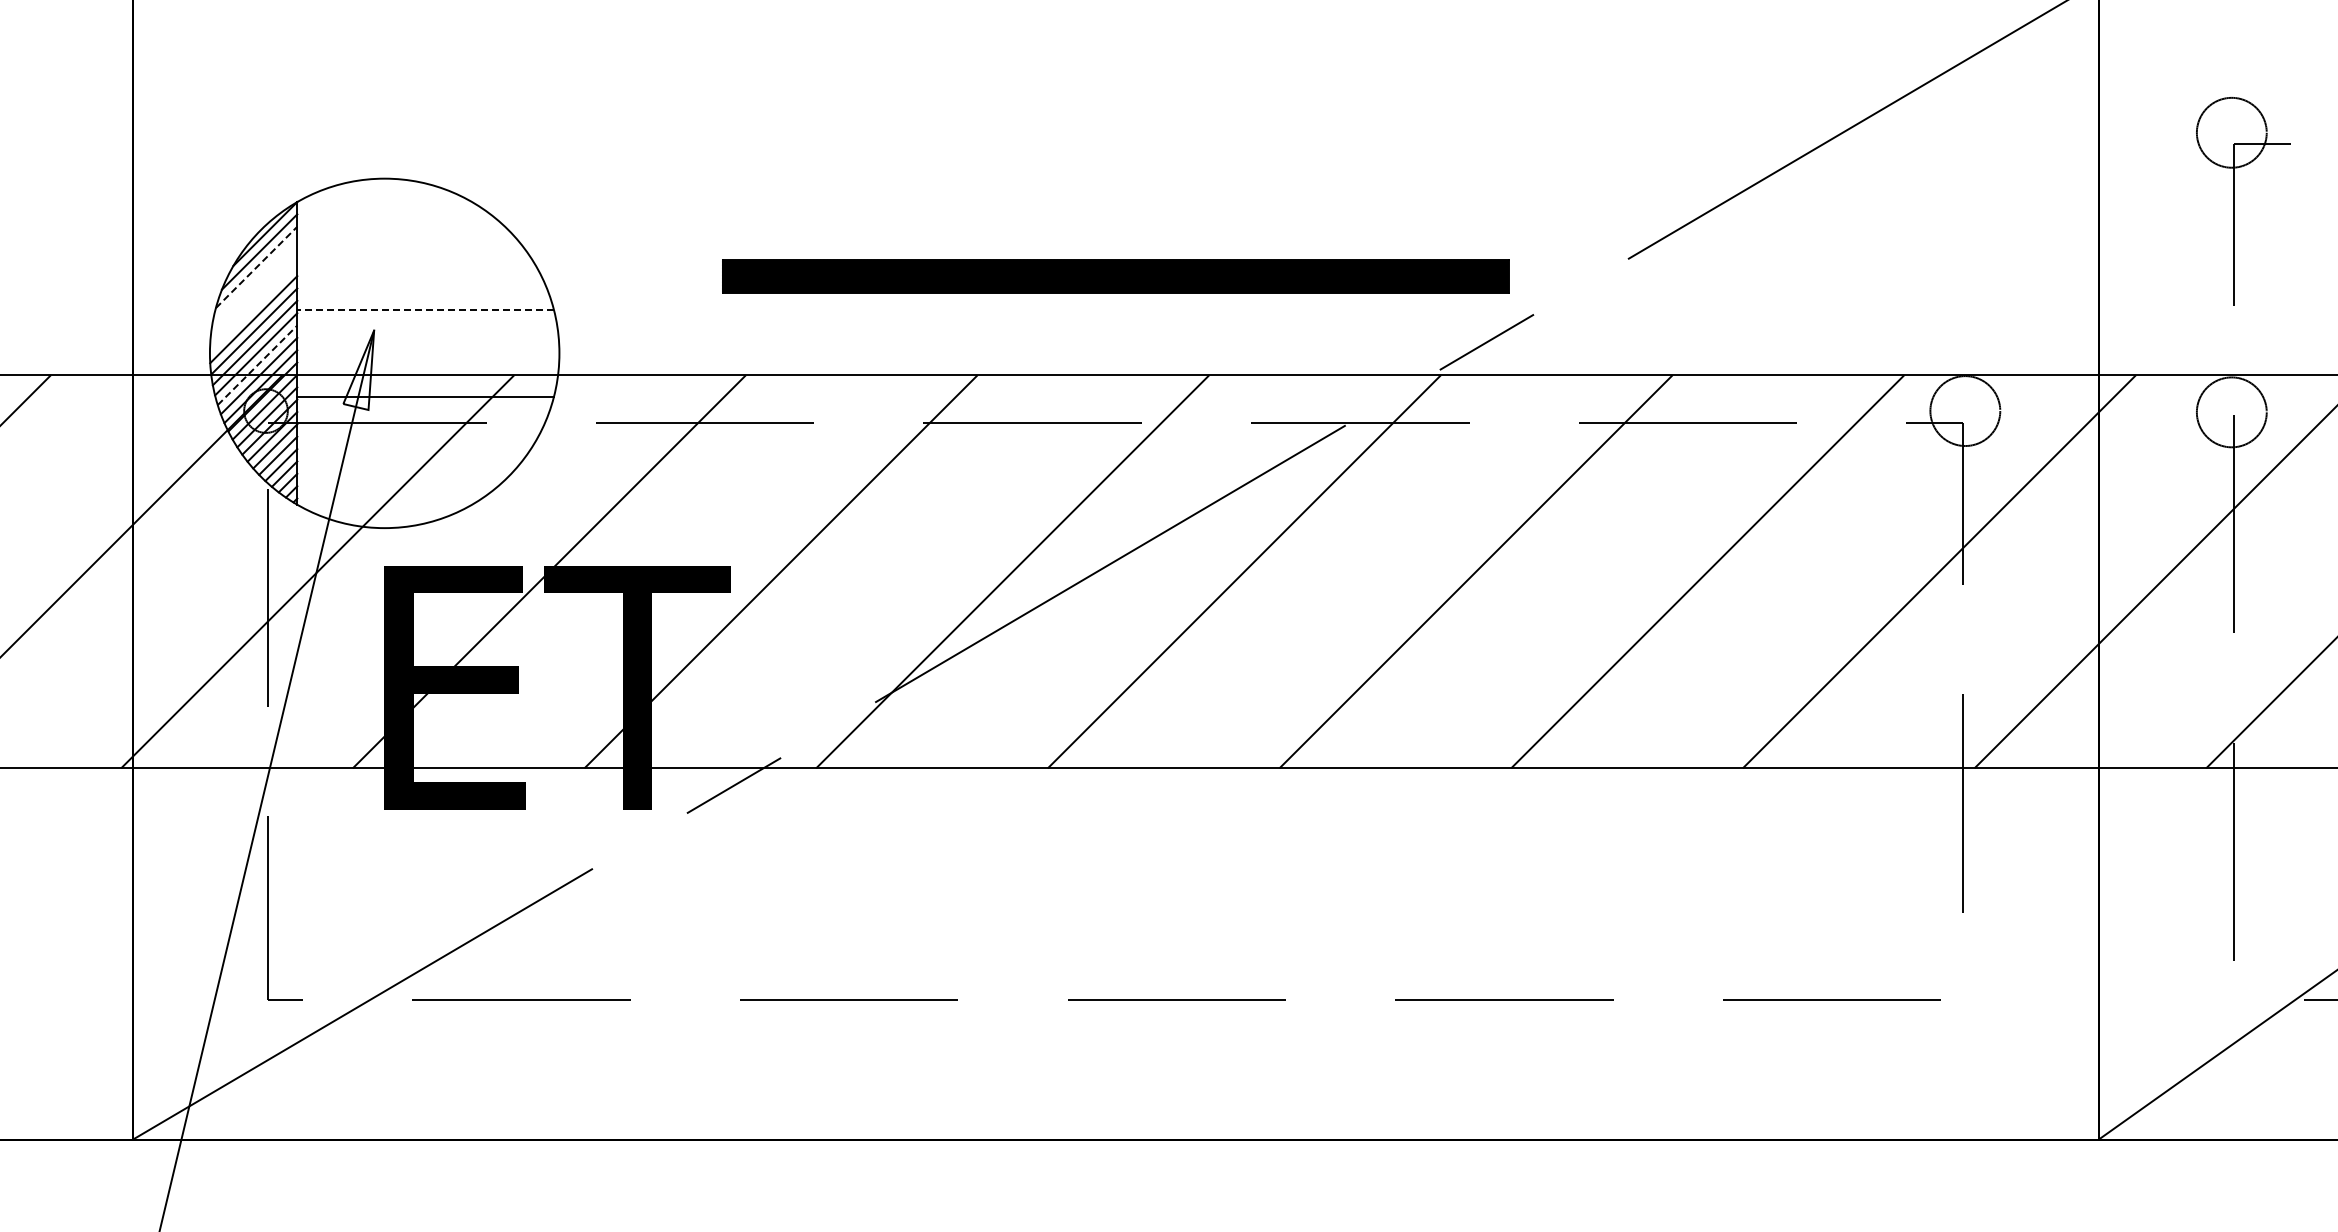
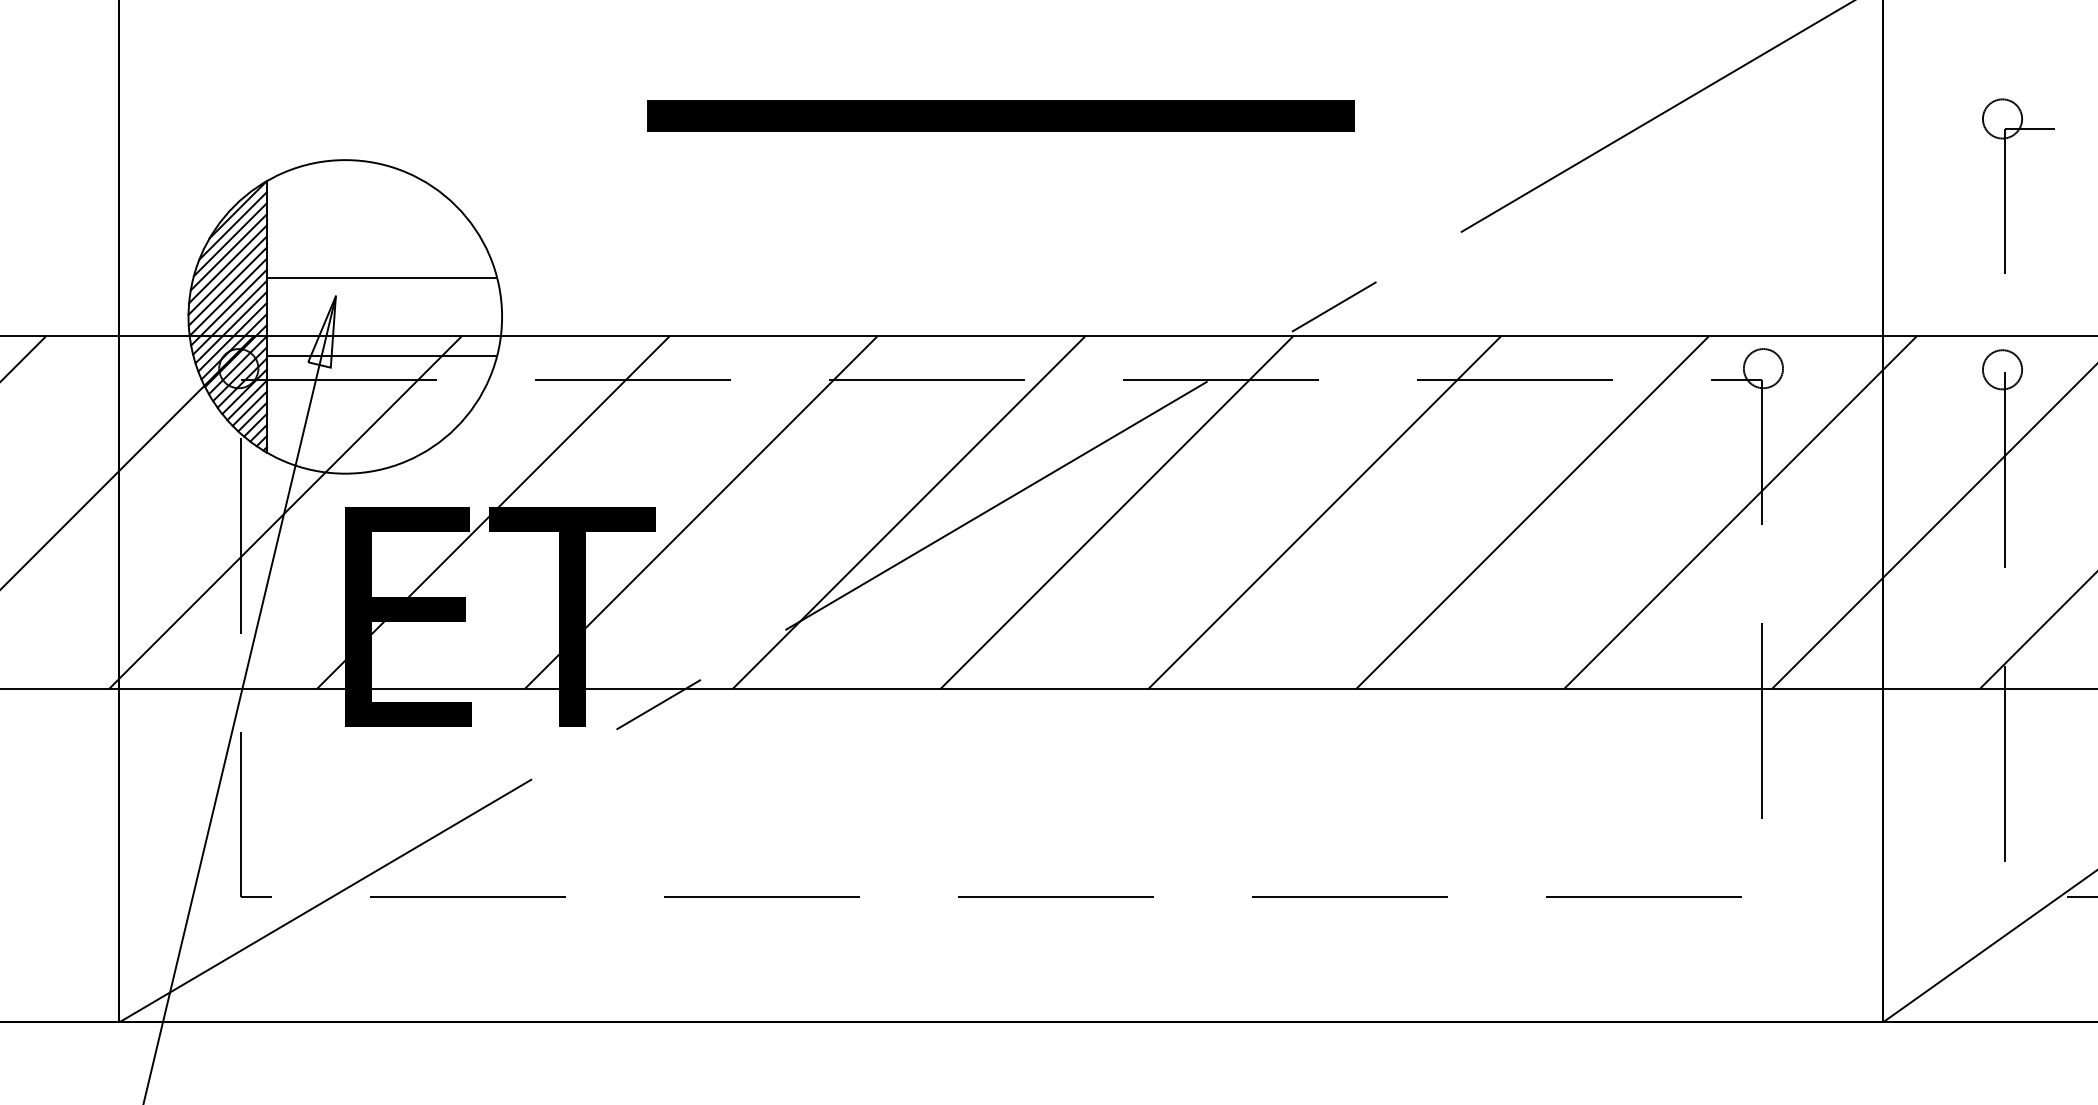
circle: (2231, 132) -> (2002, 118), size x0.62
line: (256, 267) -> (230, 239), dashed -> solid
part: (1115, 276) -> (1000, 116), moved
line: (254, 281) -> (228, 252), added
line: (253, 294) -> (227, 264), added
line: (253, 307) -> (227, 275), added
line: (425, 309) -> (381, 277), dashed -> solid
line: (257, 364) -> (231, 326), dashed -> solid
circle: (1965, 410) -> (1763, 368), size x0.62
circle: (2231, 412) -> (2002, 369), size x0.62

